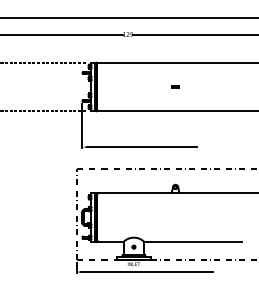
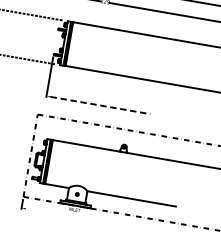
part: (175, 86) -> (139, 55), removed
line: (142, 147) -> (100, 105), solid -> dashed
line: (147, 272) -> (85, 219), removed

